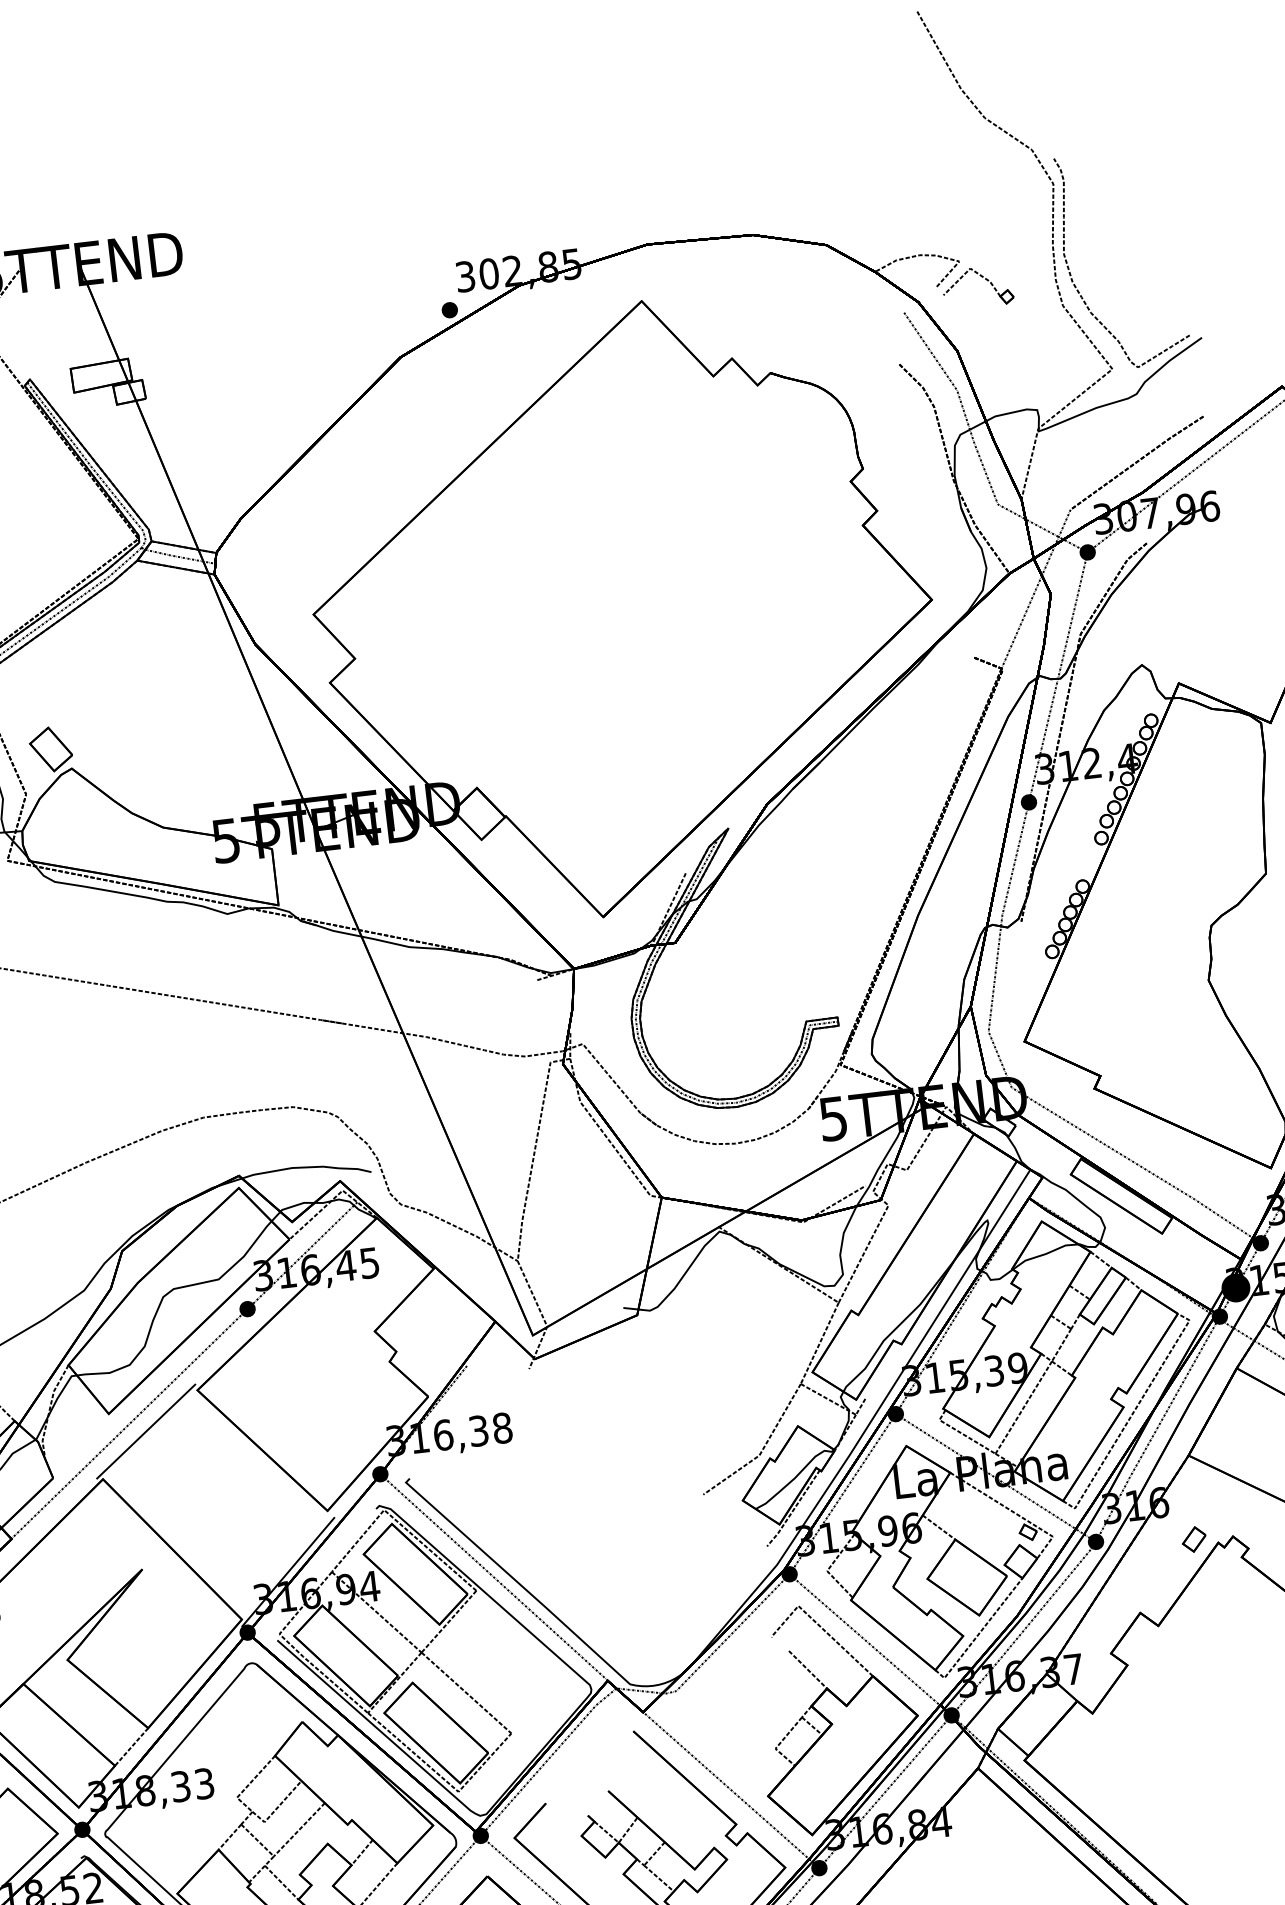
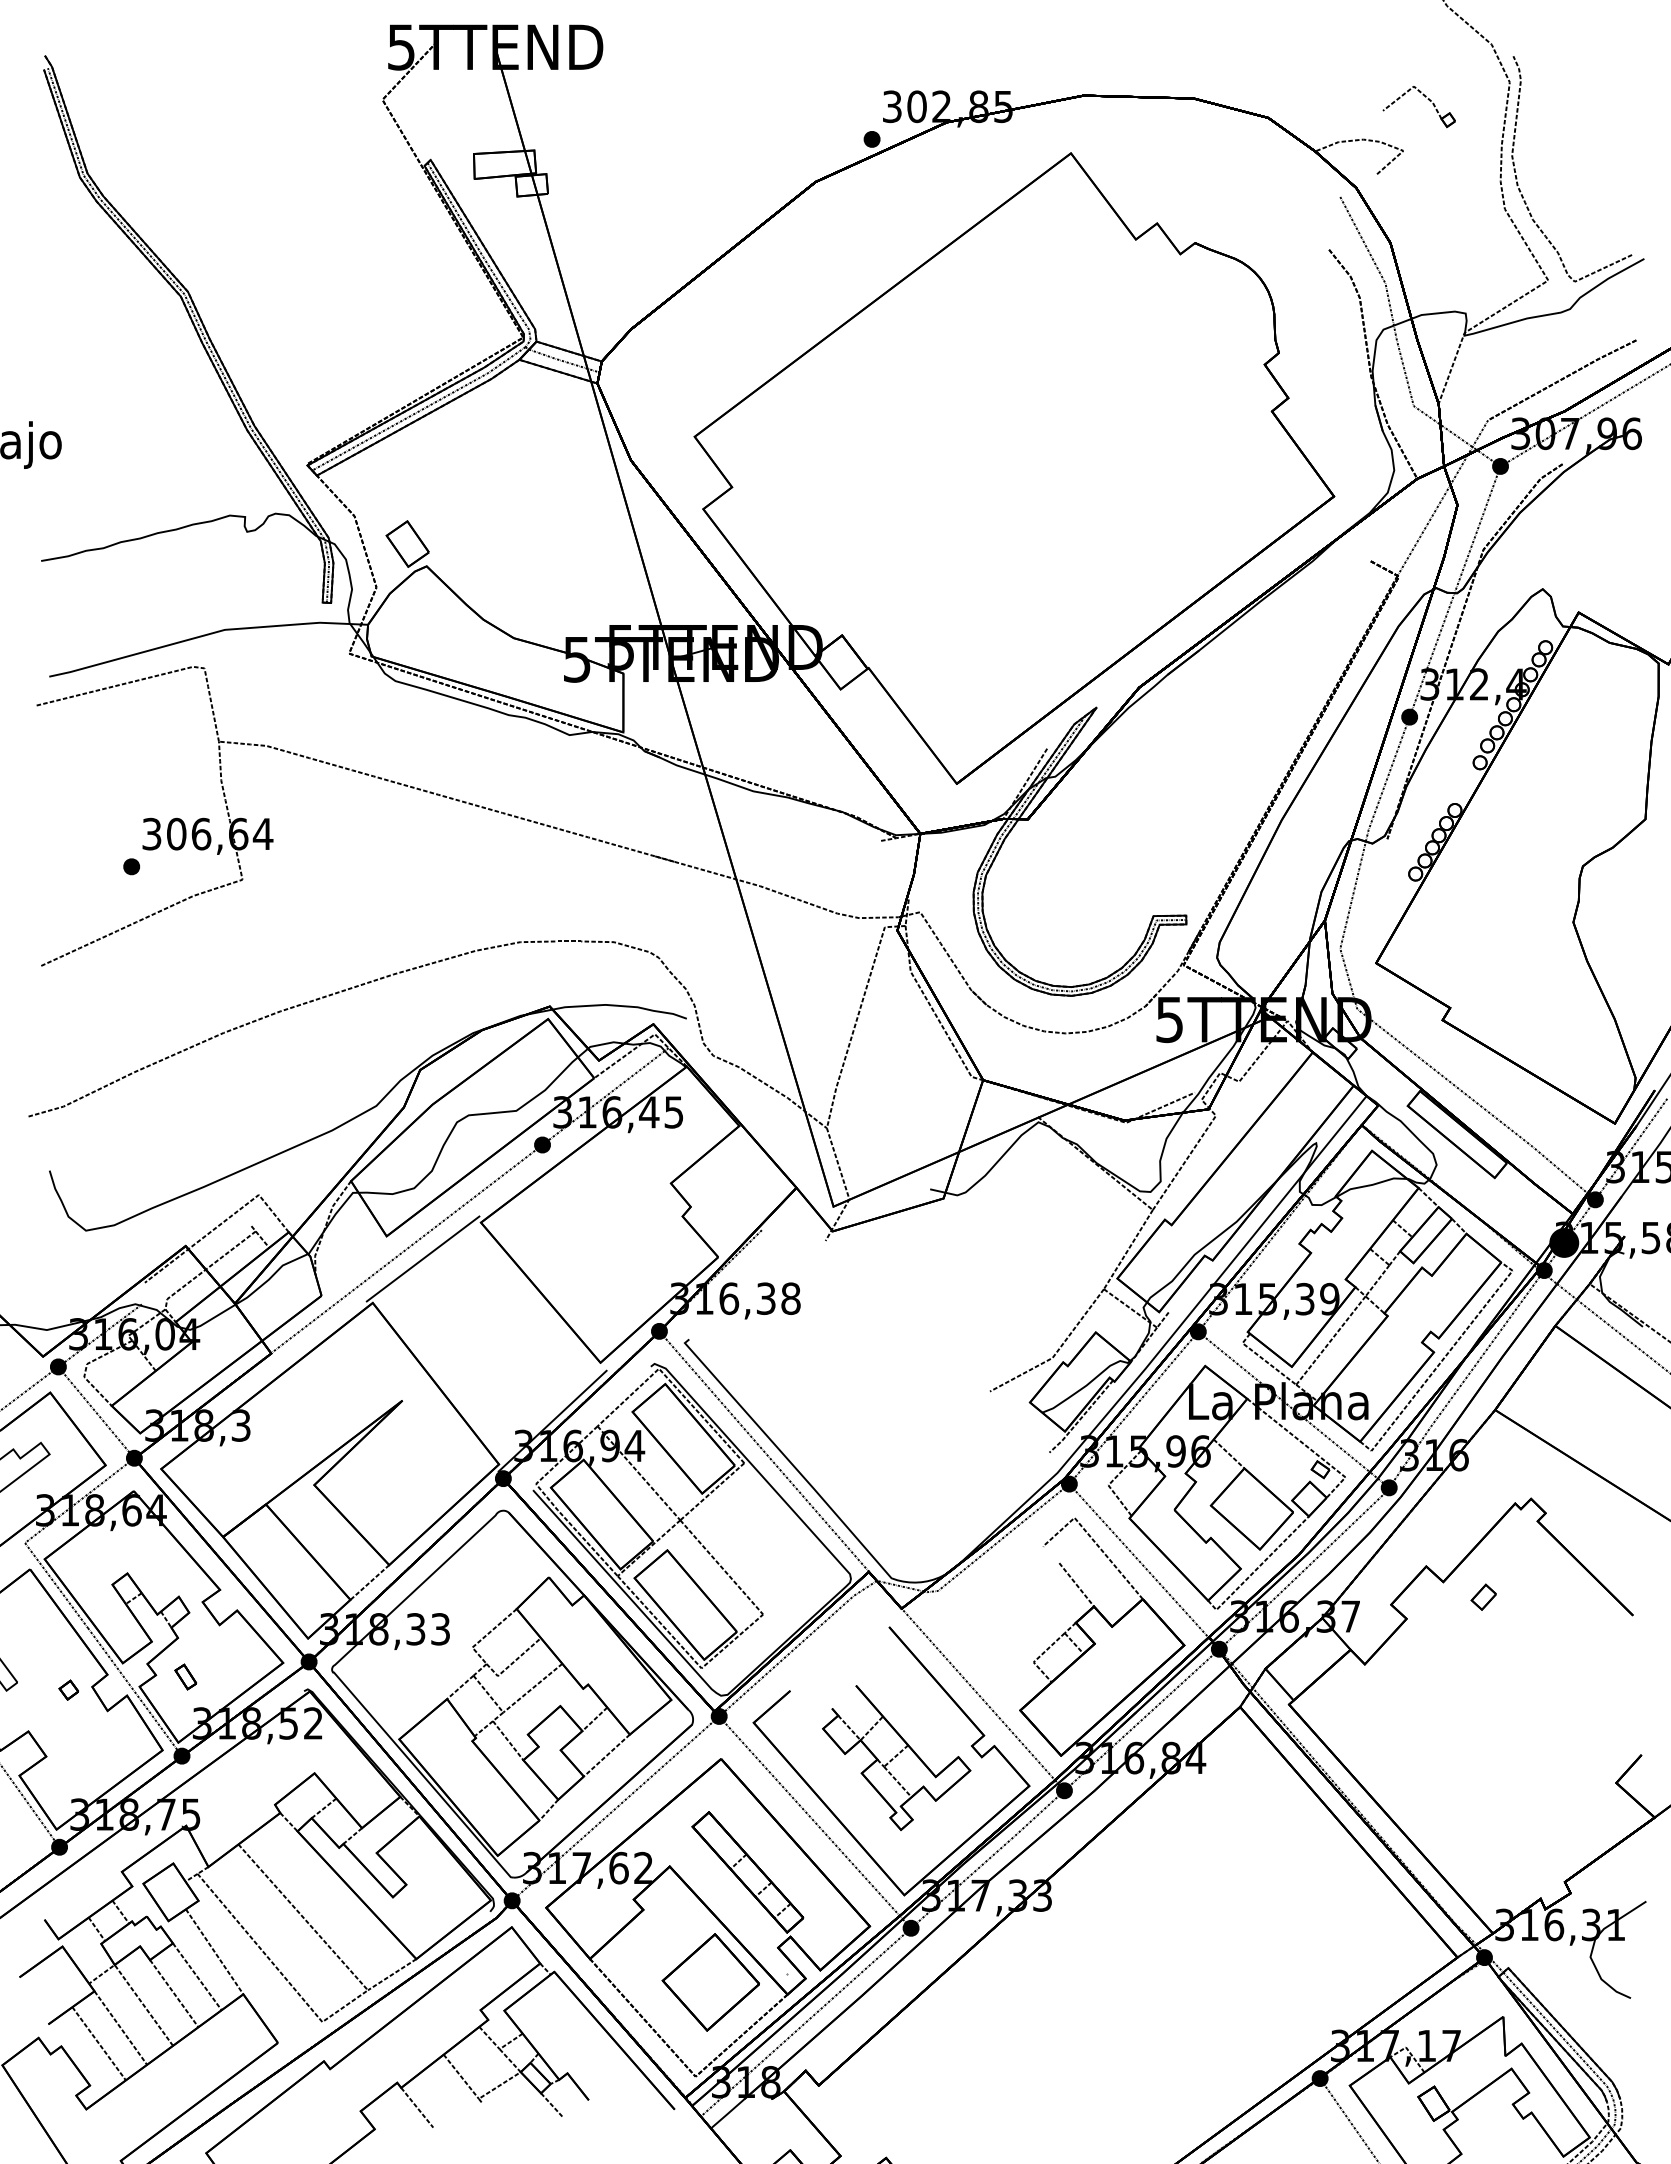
part: (984, 279) -> (1427, 99), moved
part: (1193, 1538) -> (1483, 1596), moved

